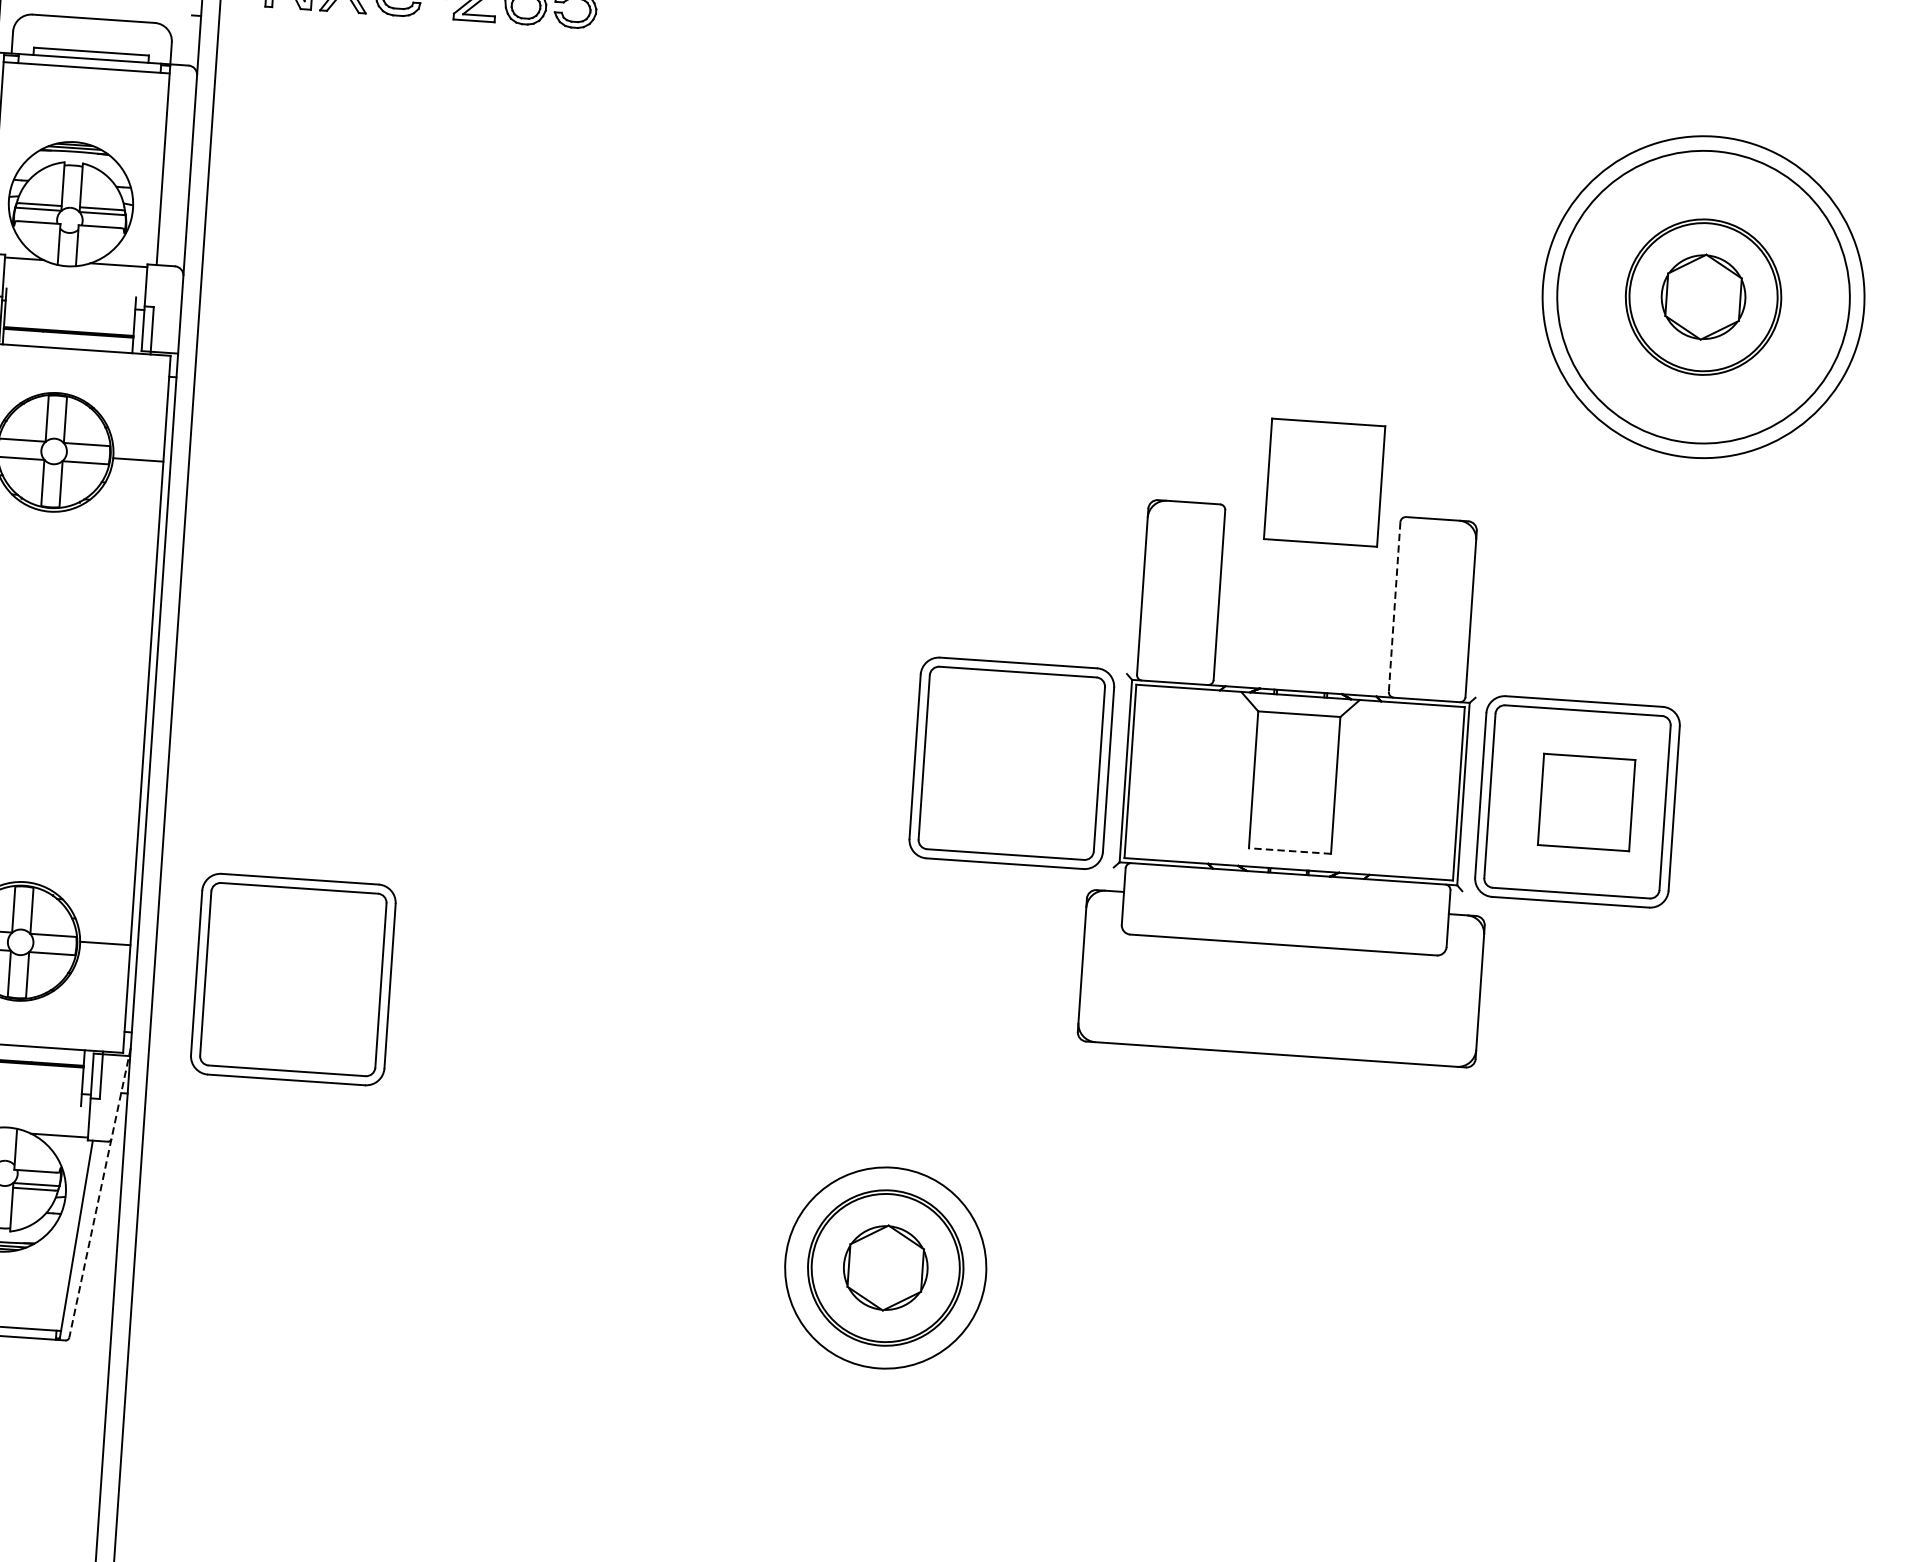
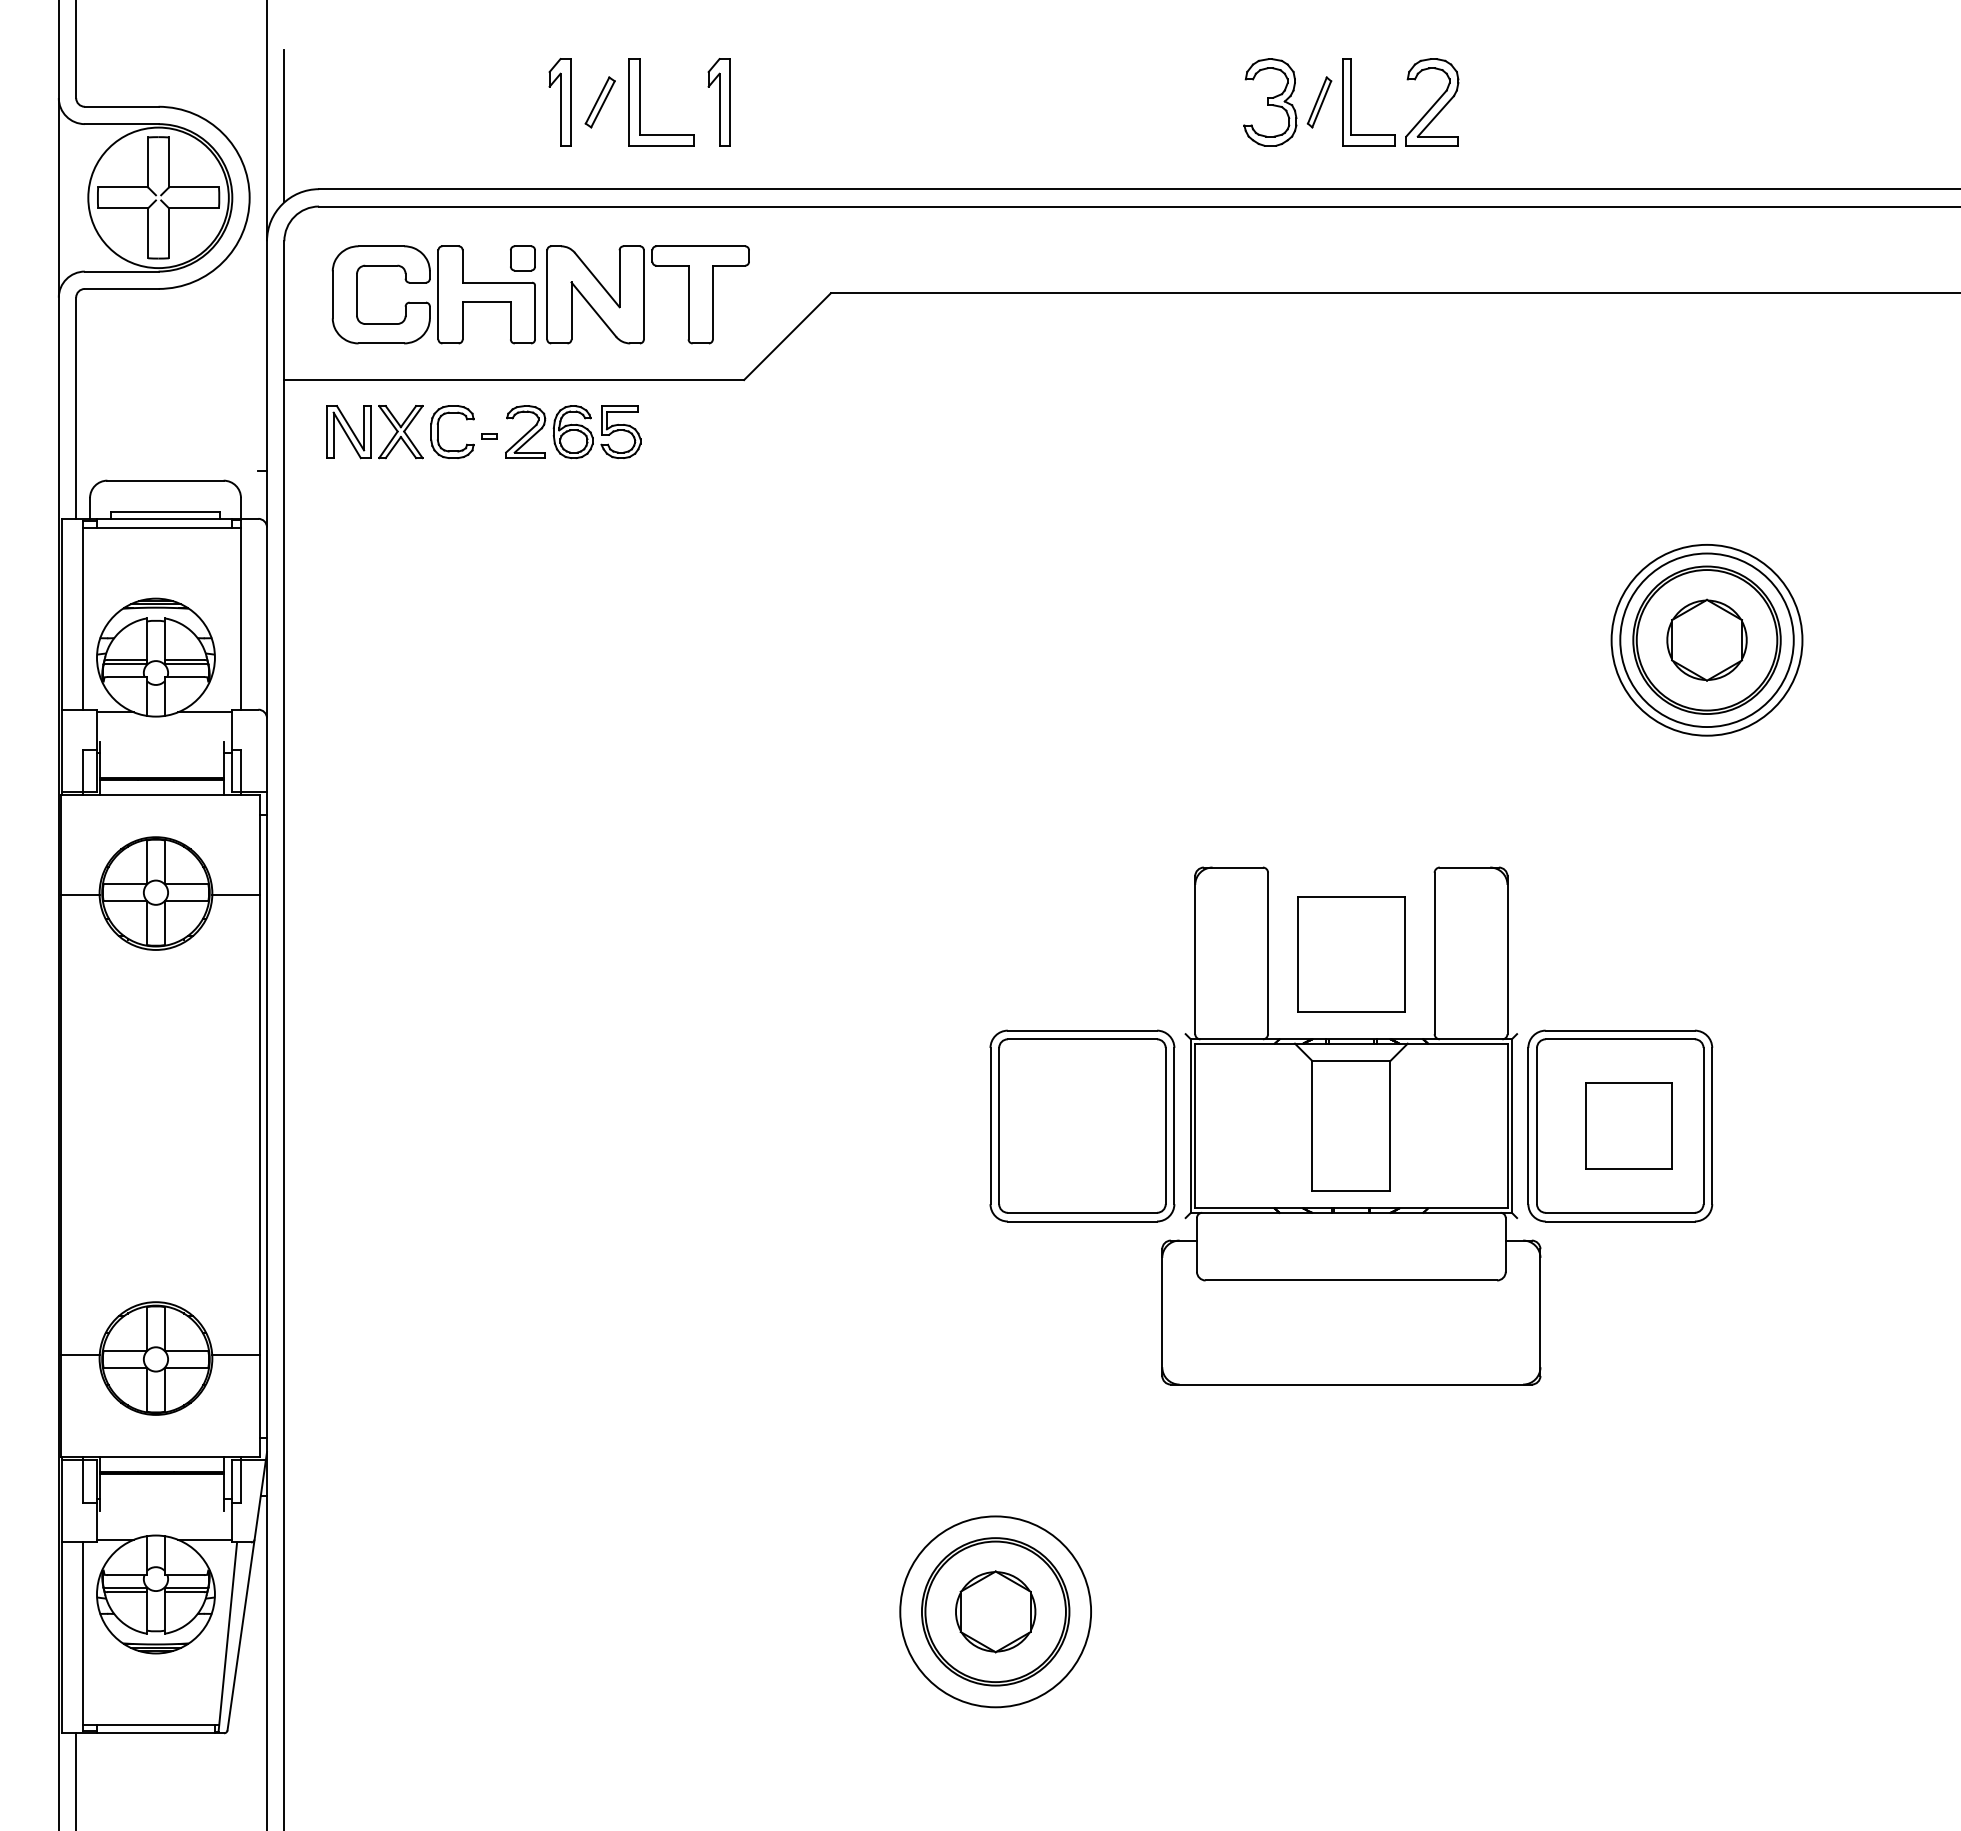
circle: (1703, 296) -> (1706, 639), size x0.62
circle: (1702, 297) -> (1706, 640), size x0.62
part: (1324, 482) -> (1351, 954), moved
line: (1394, 607) -> (1434, 953), dashed -> solid
line: (1289, 851) -> (1350, 1191), dashed -> solid
part: (293, 978) -> (416, 1376), removed
line: (100, 1192) -> (247, 1591), dashed -> solid

